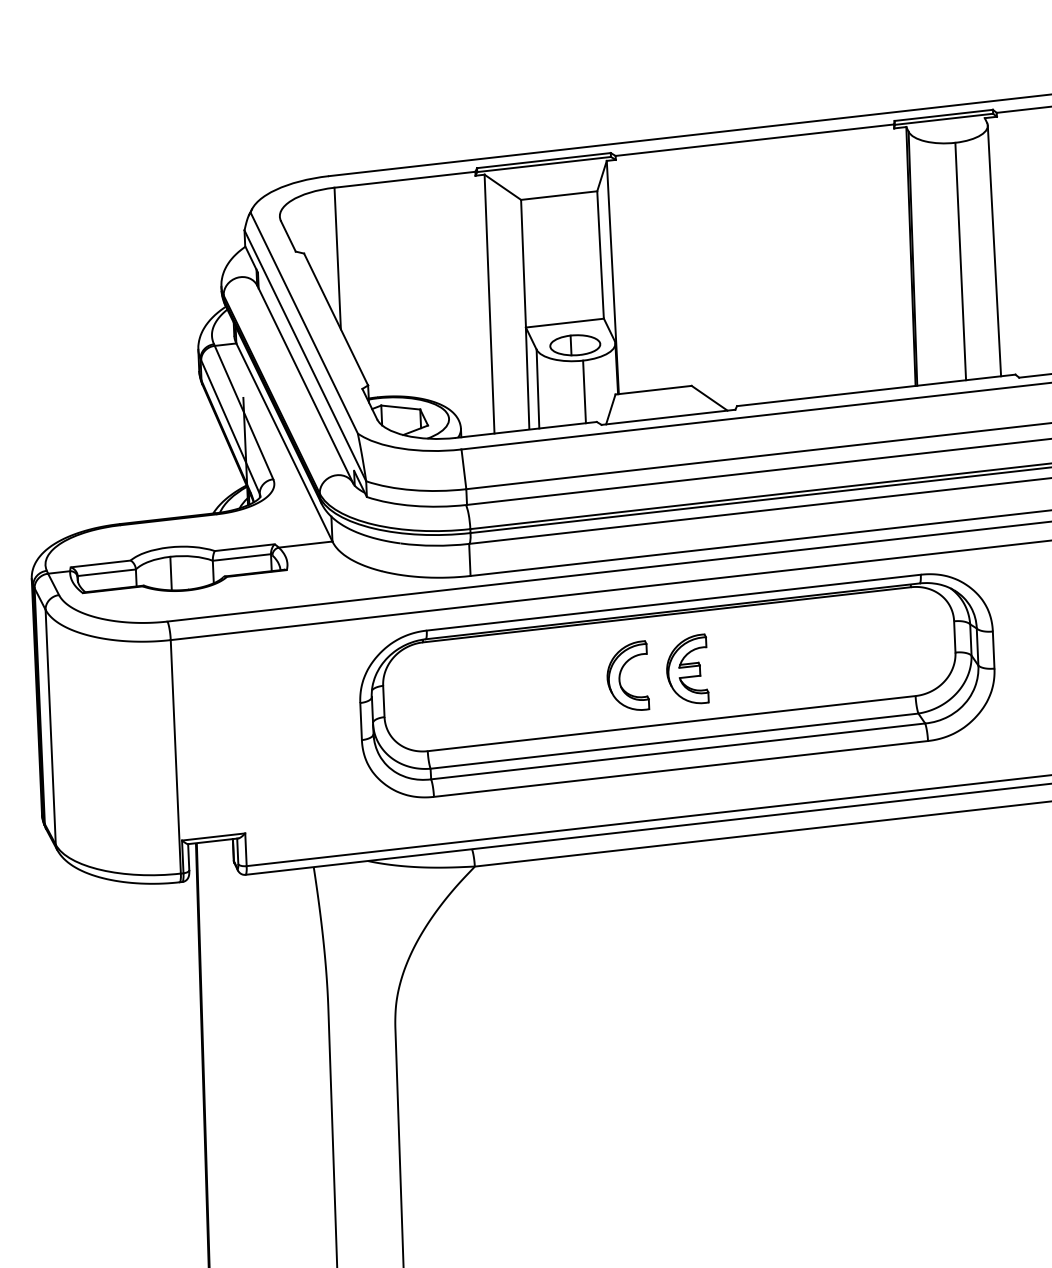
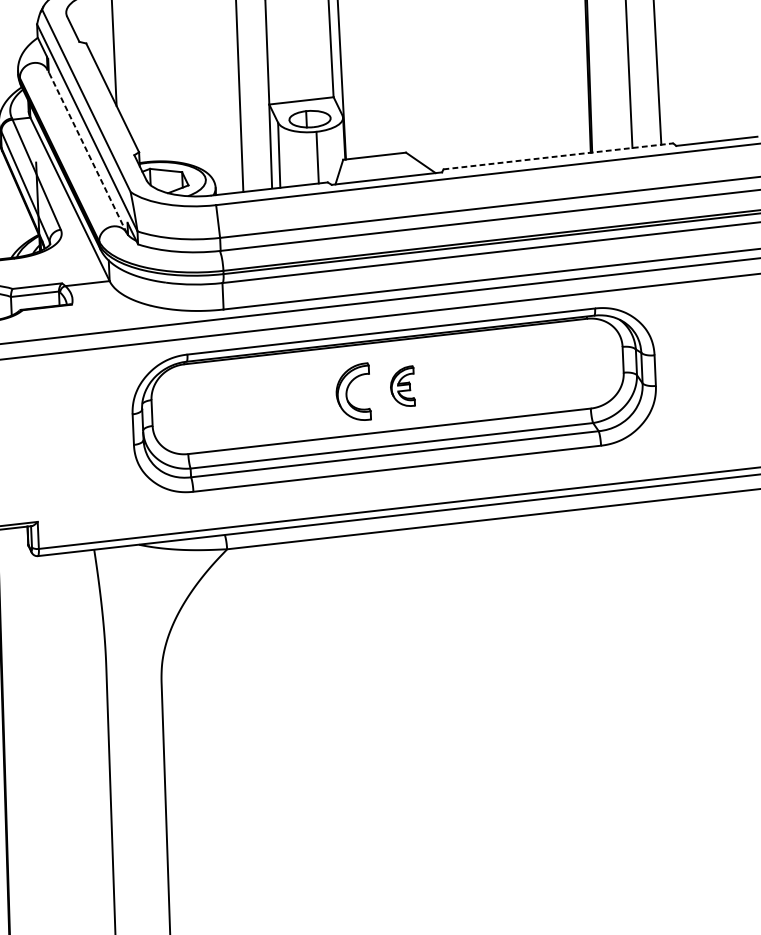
line: (305, 384) -> (87, 151), solid -> dashed
line: (876, 390) -> (558, 156), solid -> dashed
part: (687, 668) -> (402, 385), size x0.7

